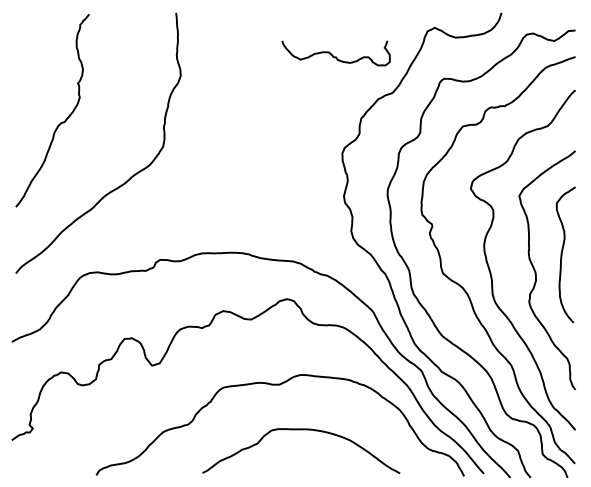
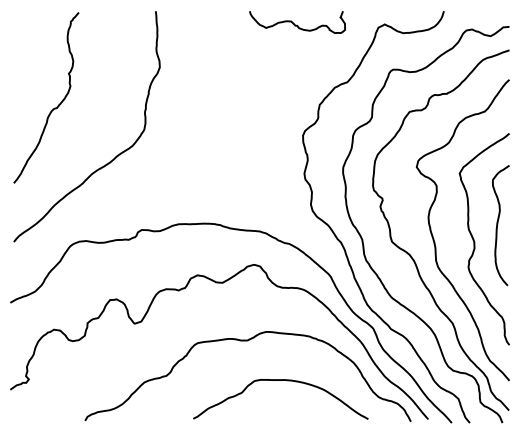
curve: (333, 55) -> (295, 24), moved
curve: (301, 430) -> (280, 381), moved

